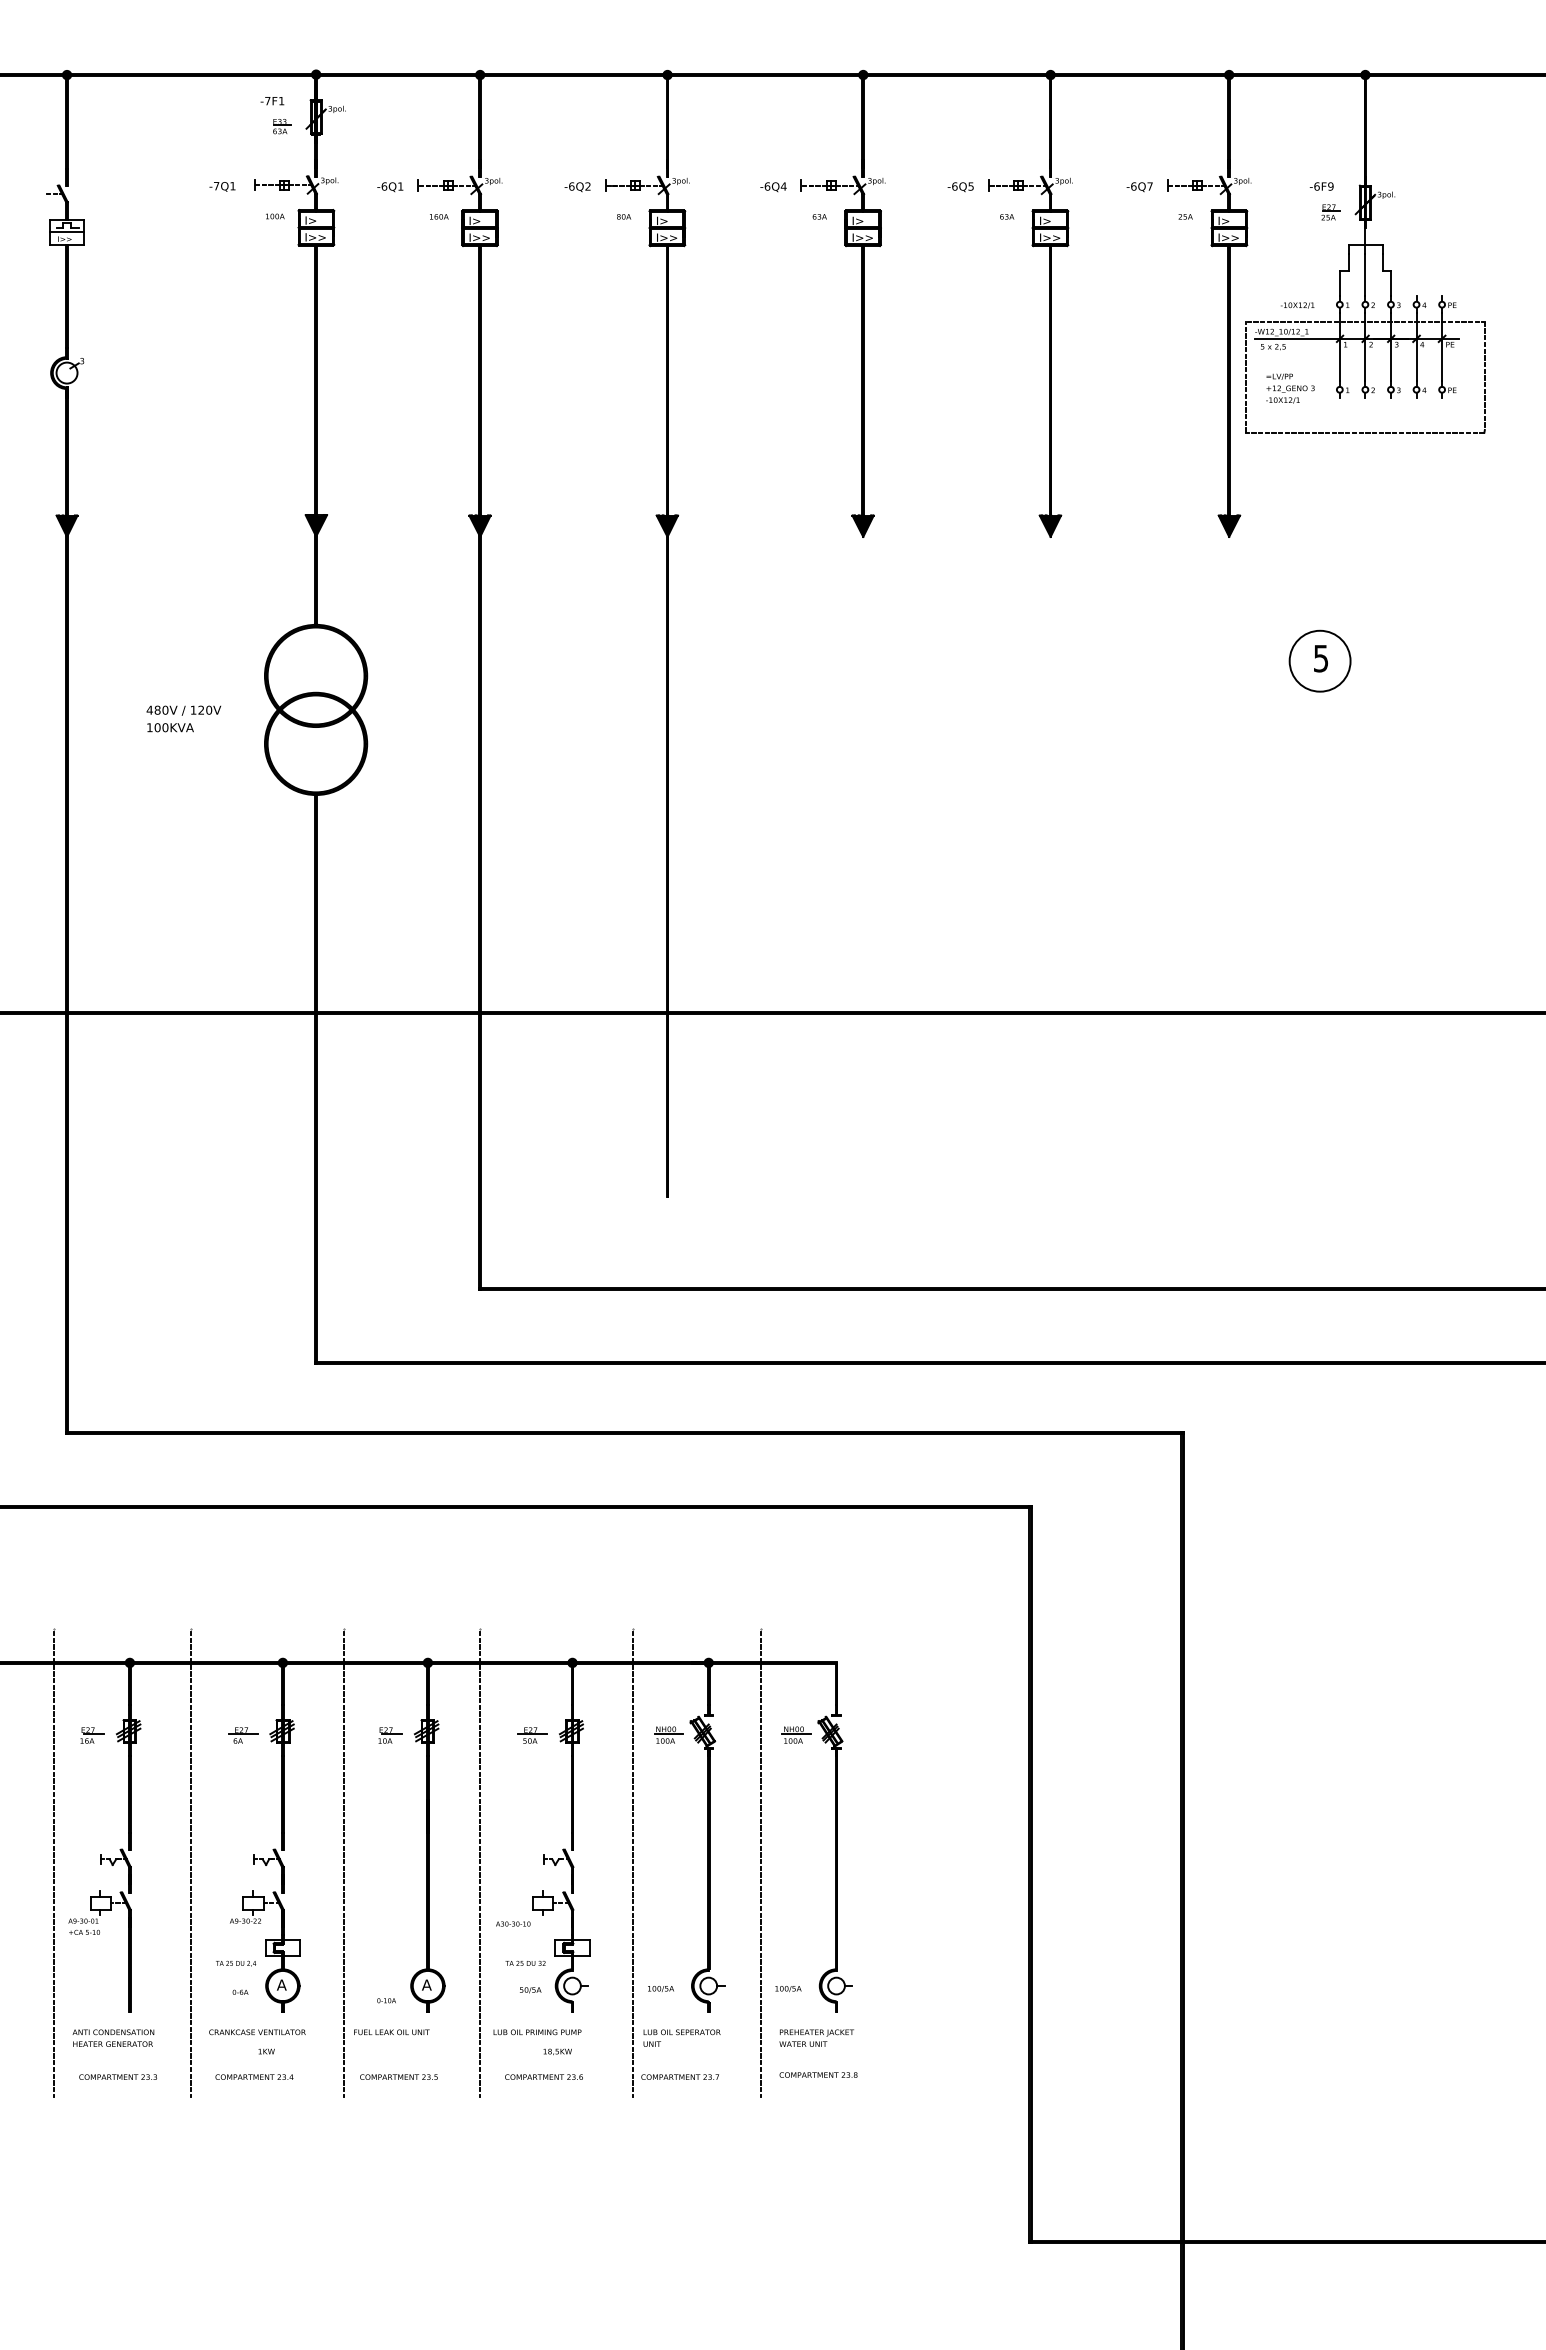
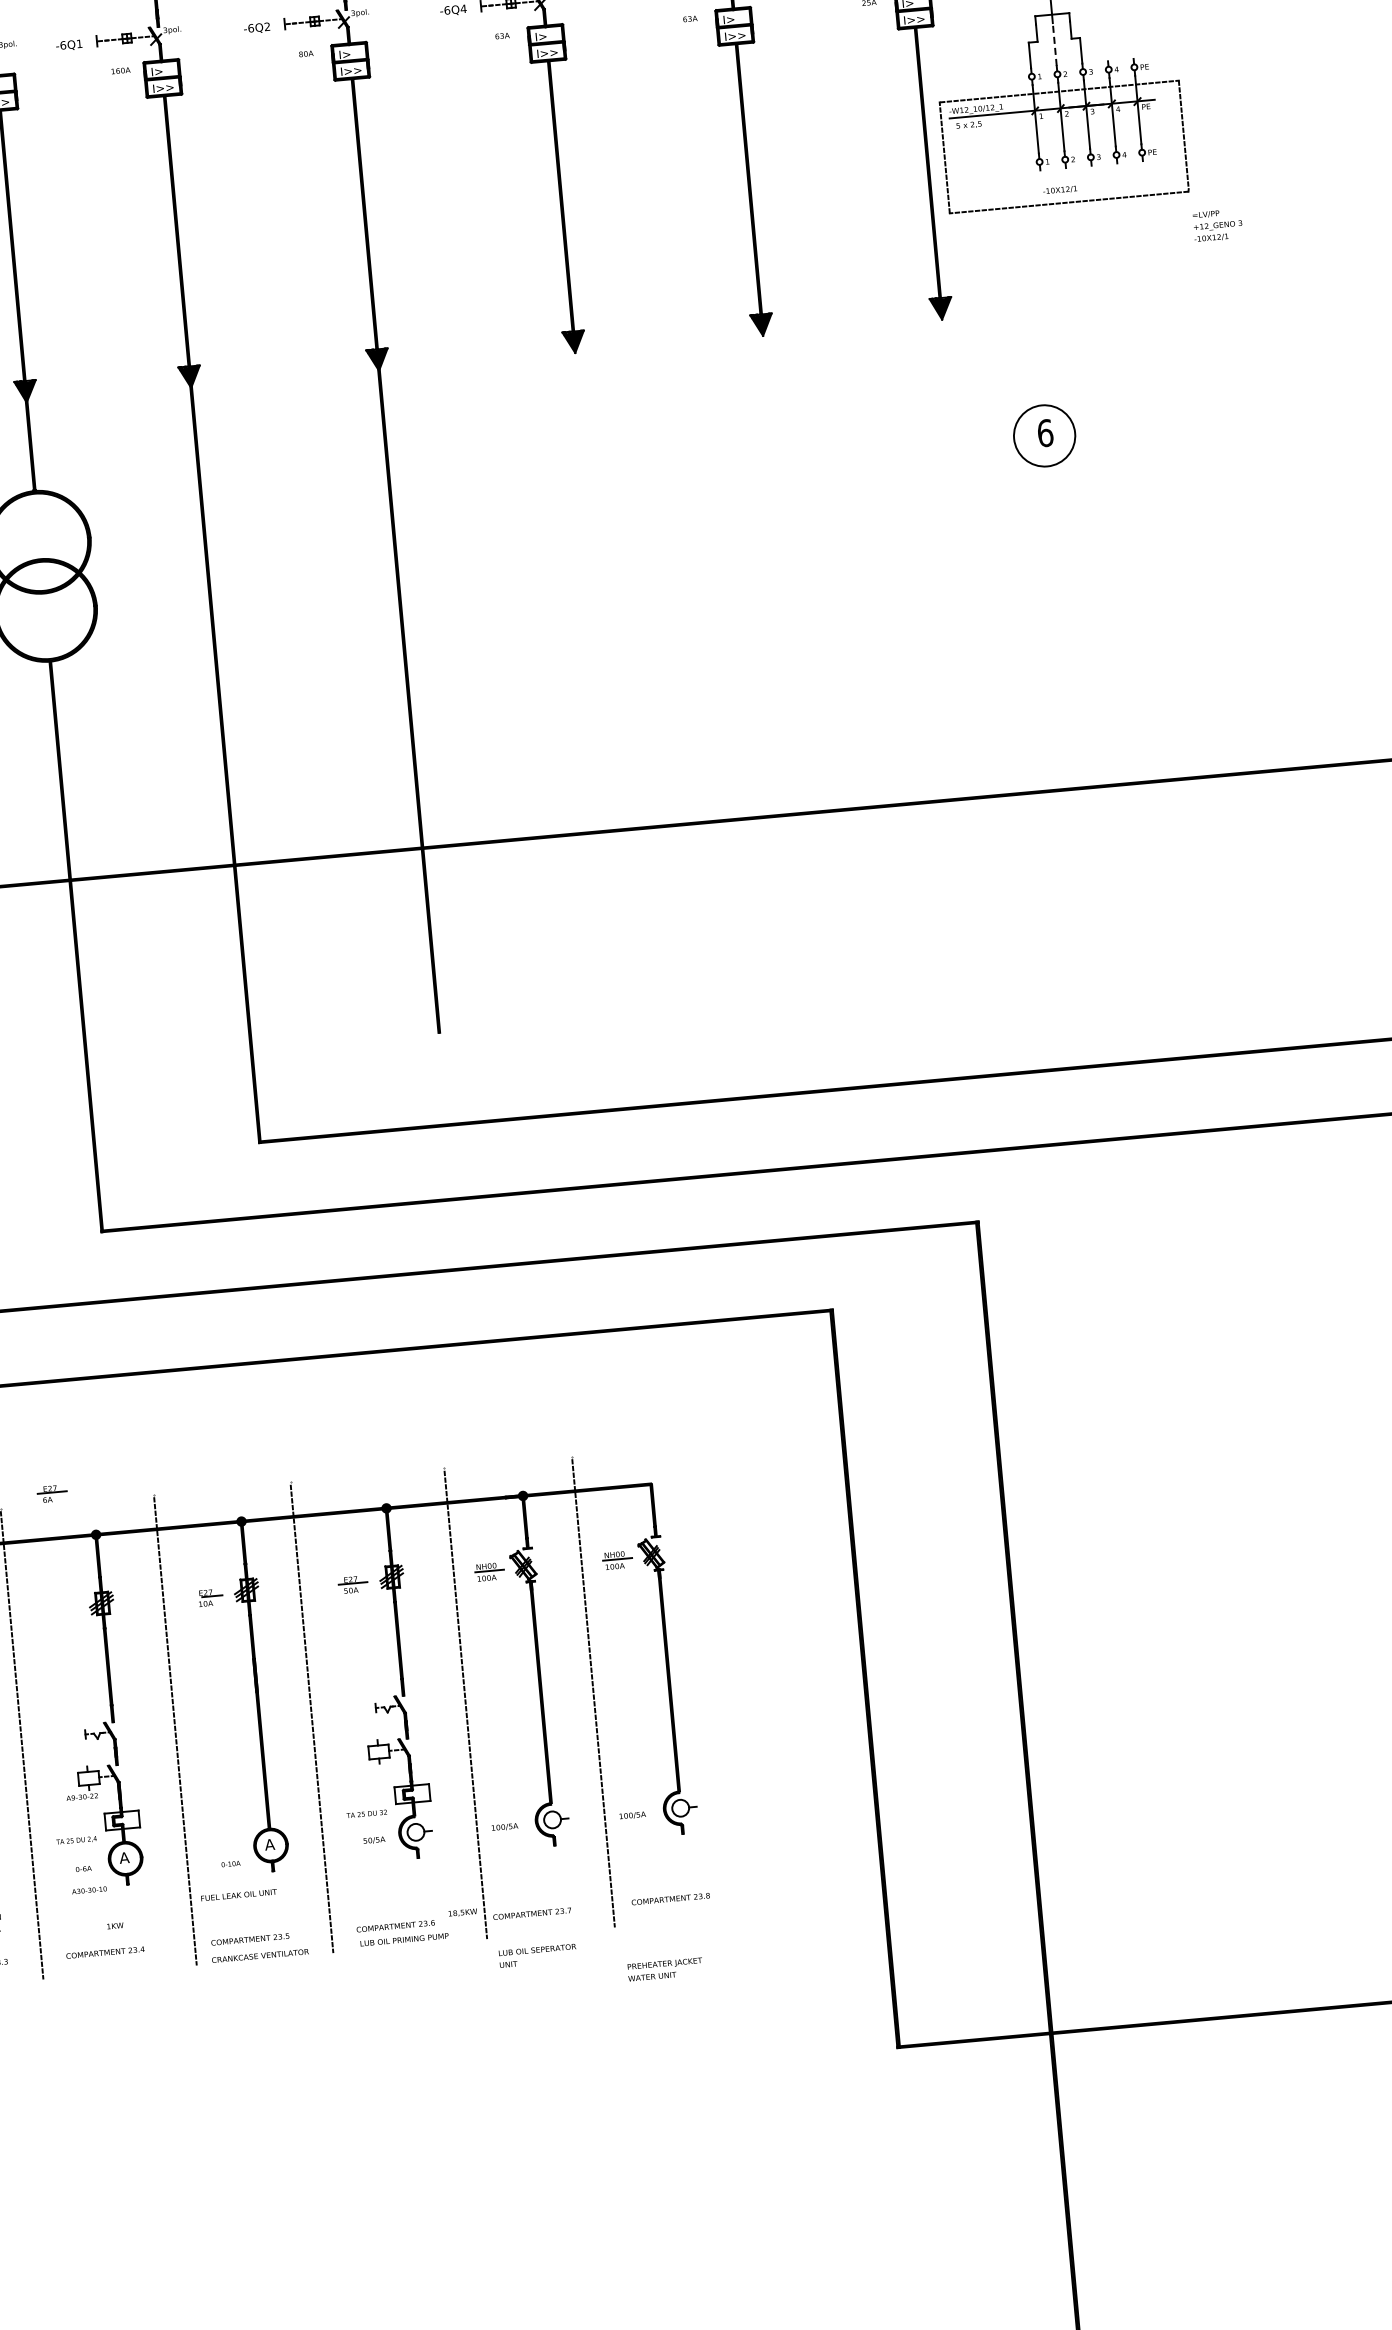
line: (1365, 274) -> (1054, 44), solid -> dashed
text: (1297, 305) -> (1060, 190), moved
text: (1290, 388) -> (1217, 225), moved
text: (1320, 658) -> (1044, 433), 5 -> 6
part: (243, 1735) -> (52, 1493), moved
text: (513, 1923) -> (89, 1889), moved
text: (257, 2032) -> (260, 1956), moved
text: (537, 2032) -> (404, 1939), moved
text: (681, 2037) -> (537, 1955), moved
text: (816, 2037) -> (664, 1968), moved
text: (557, 2051) -> (462, 1912), moved

